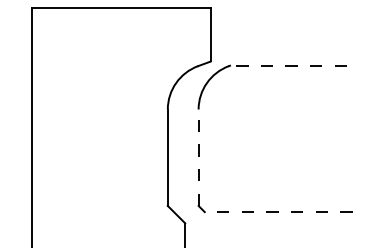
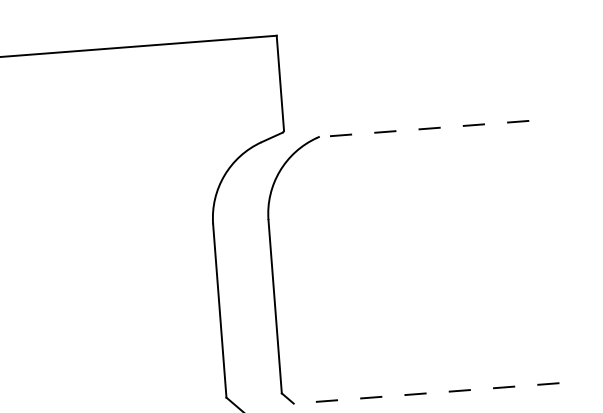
line: (198, 157) -> (274, 306), dashed -> solid

